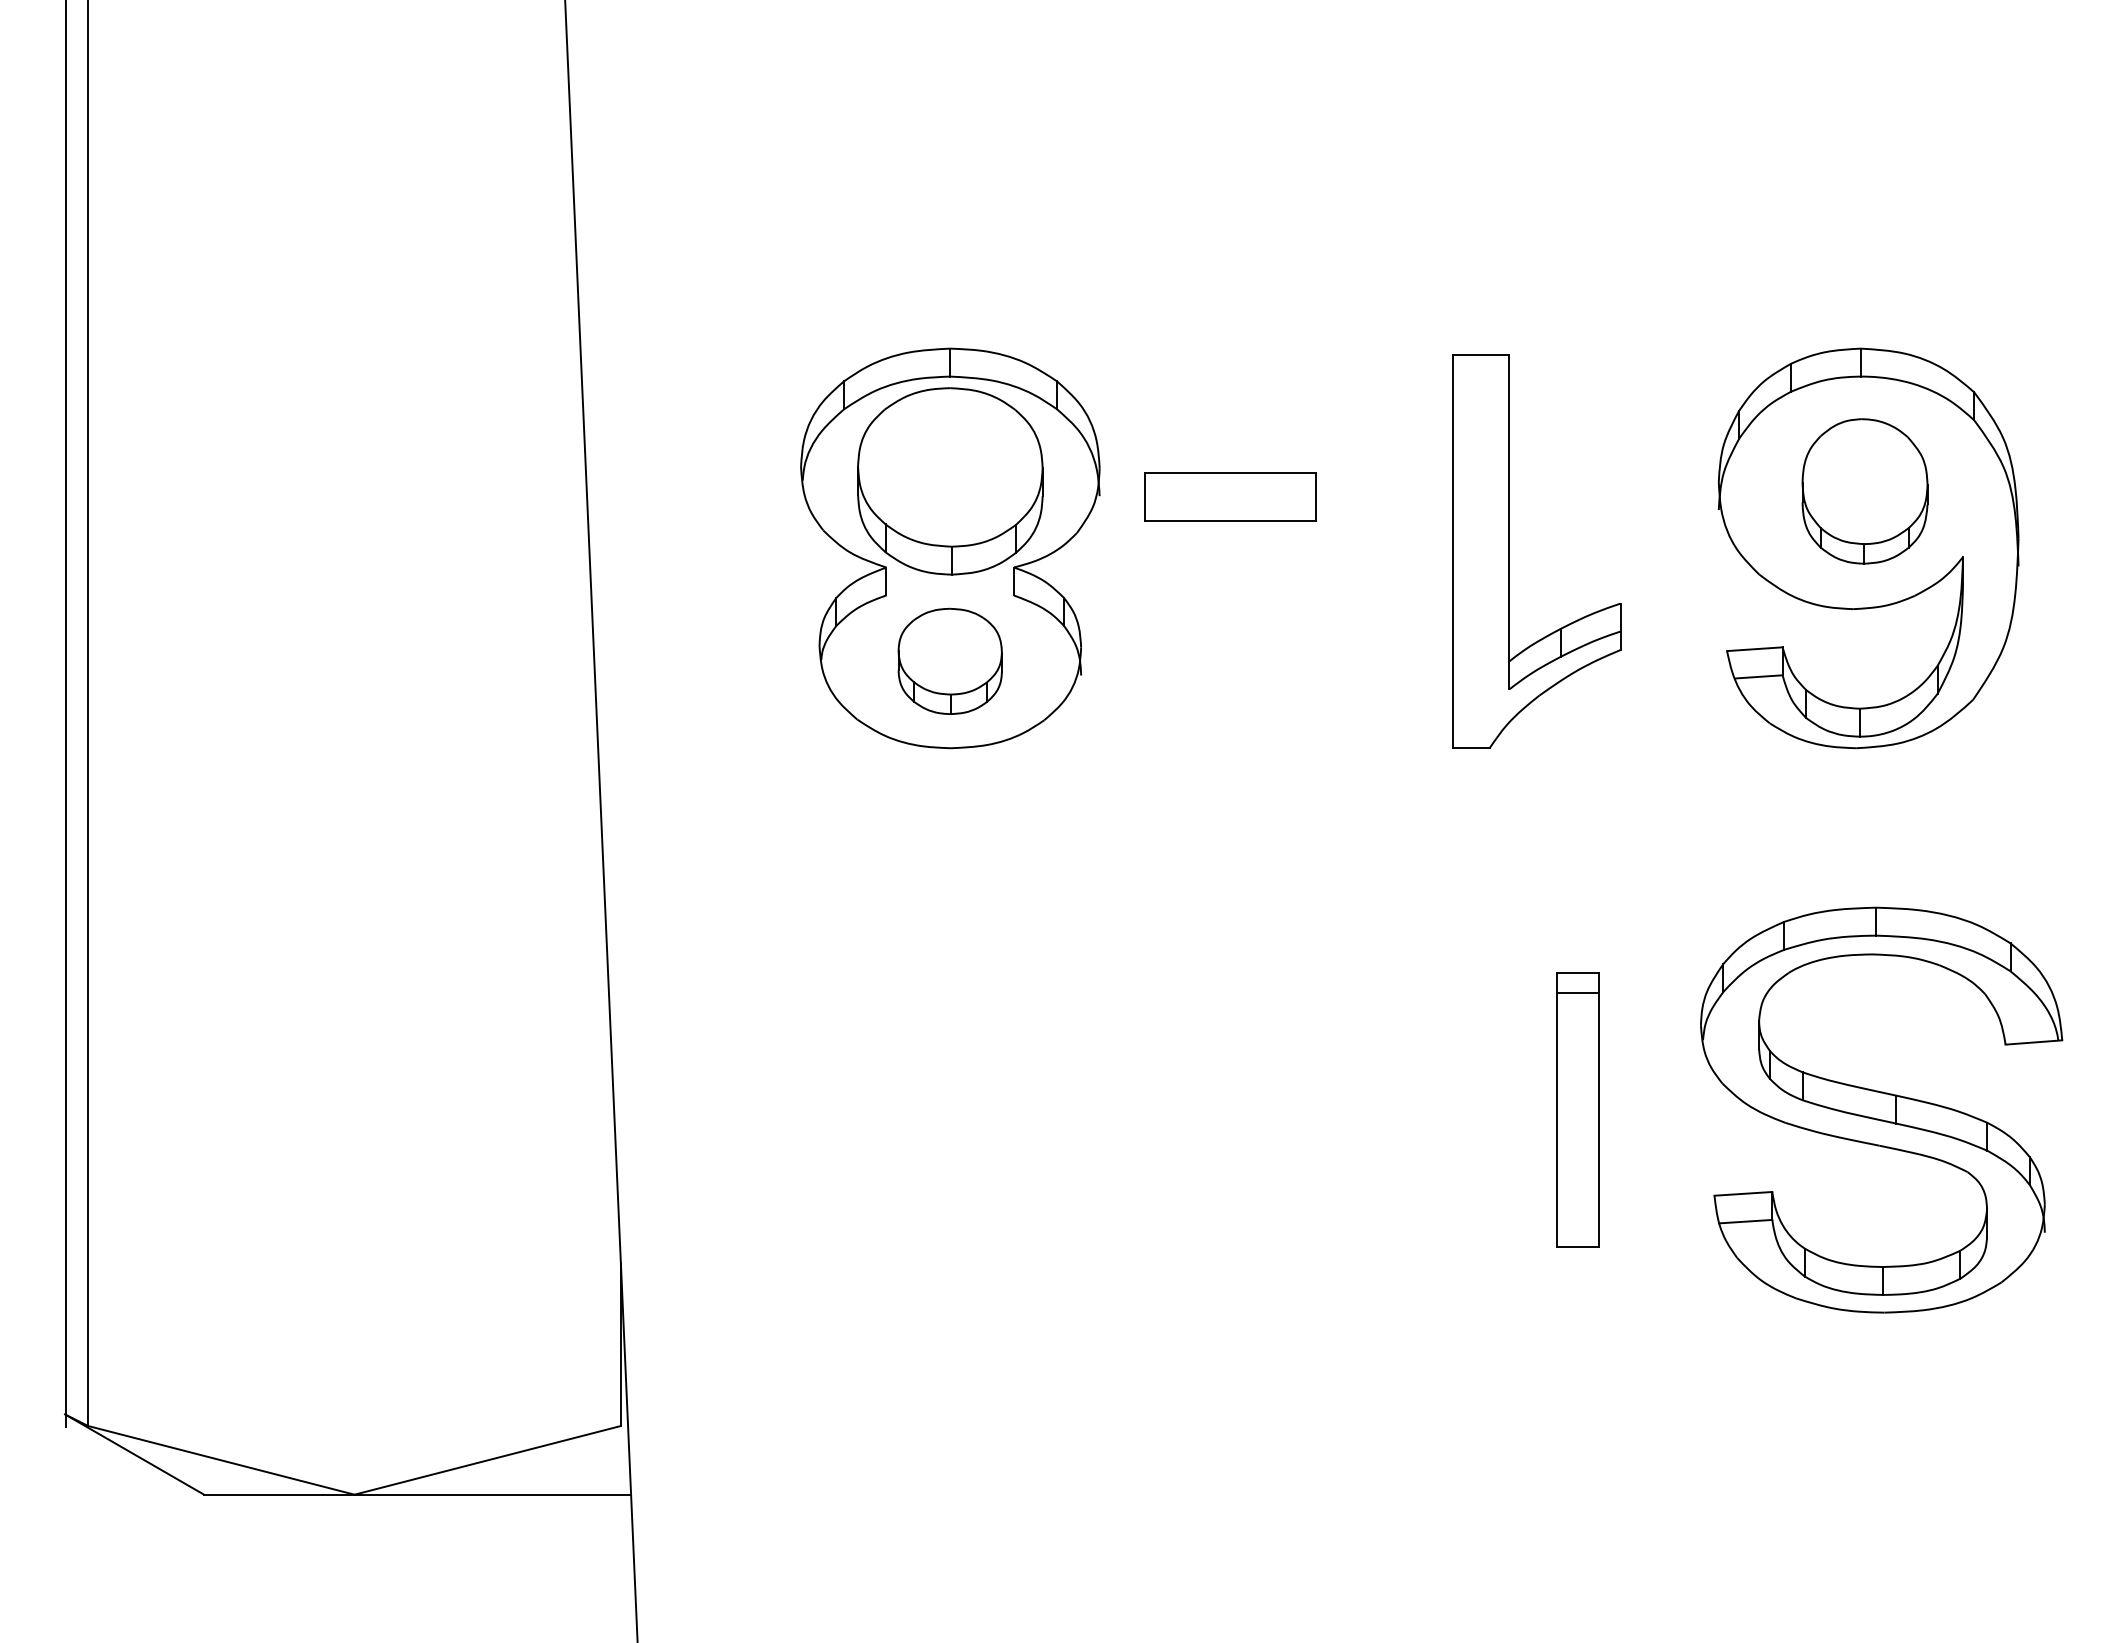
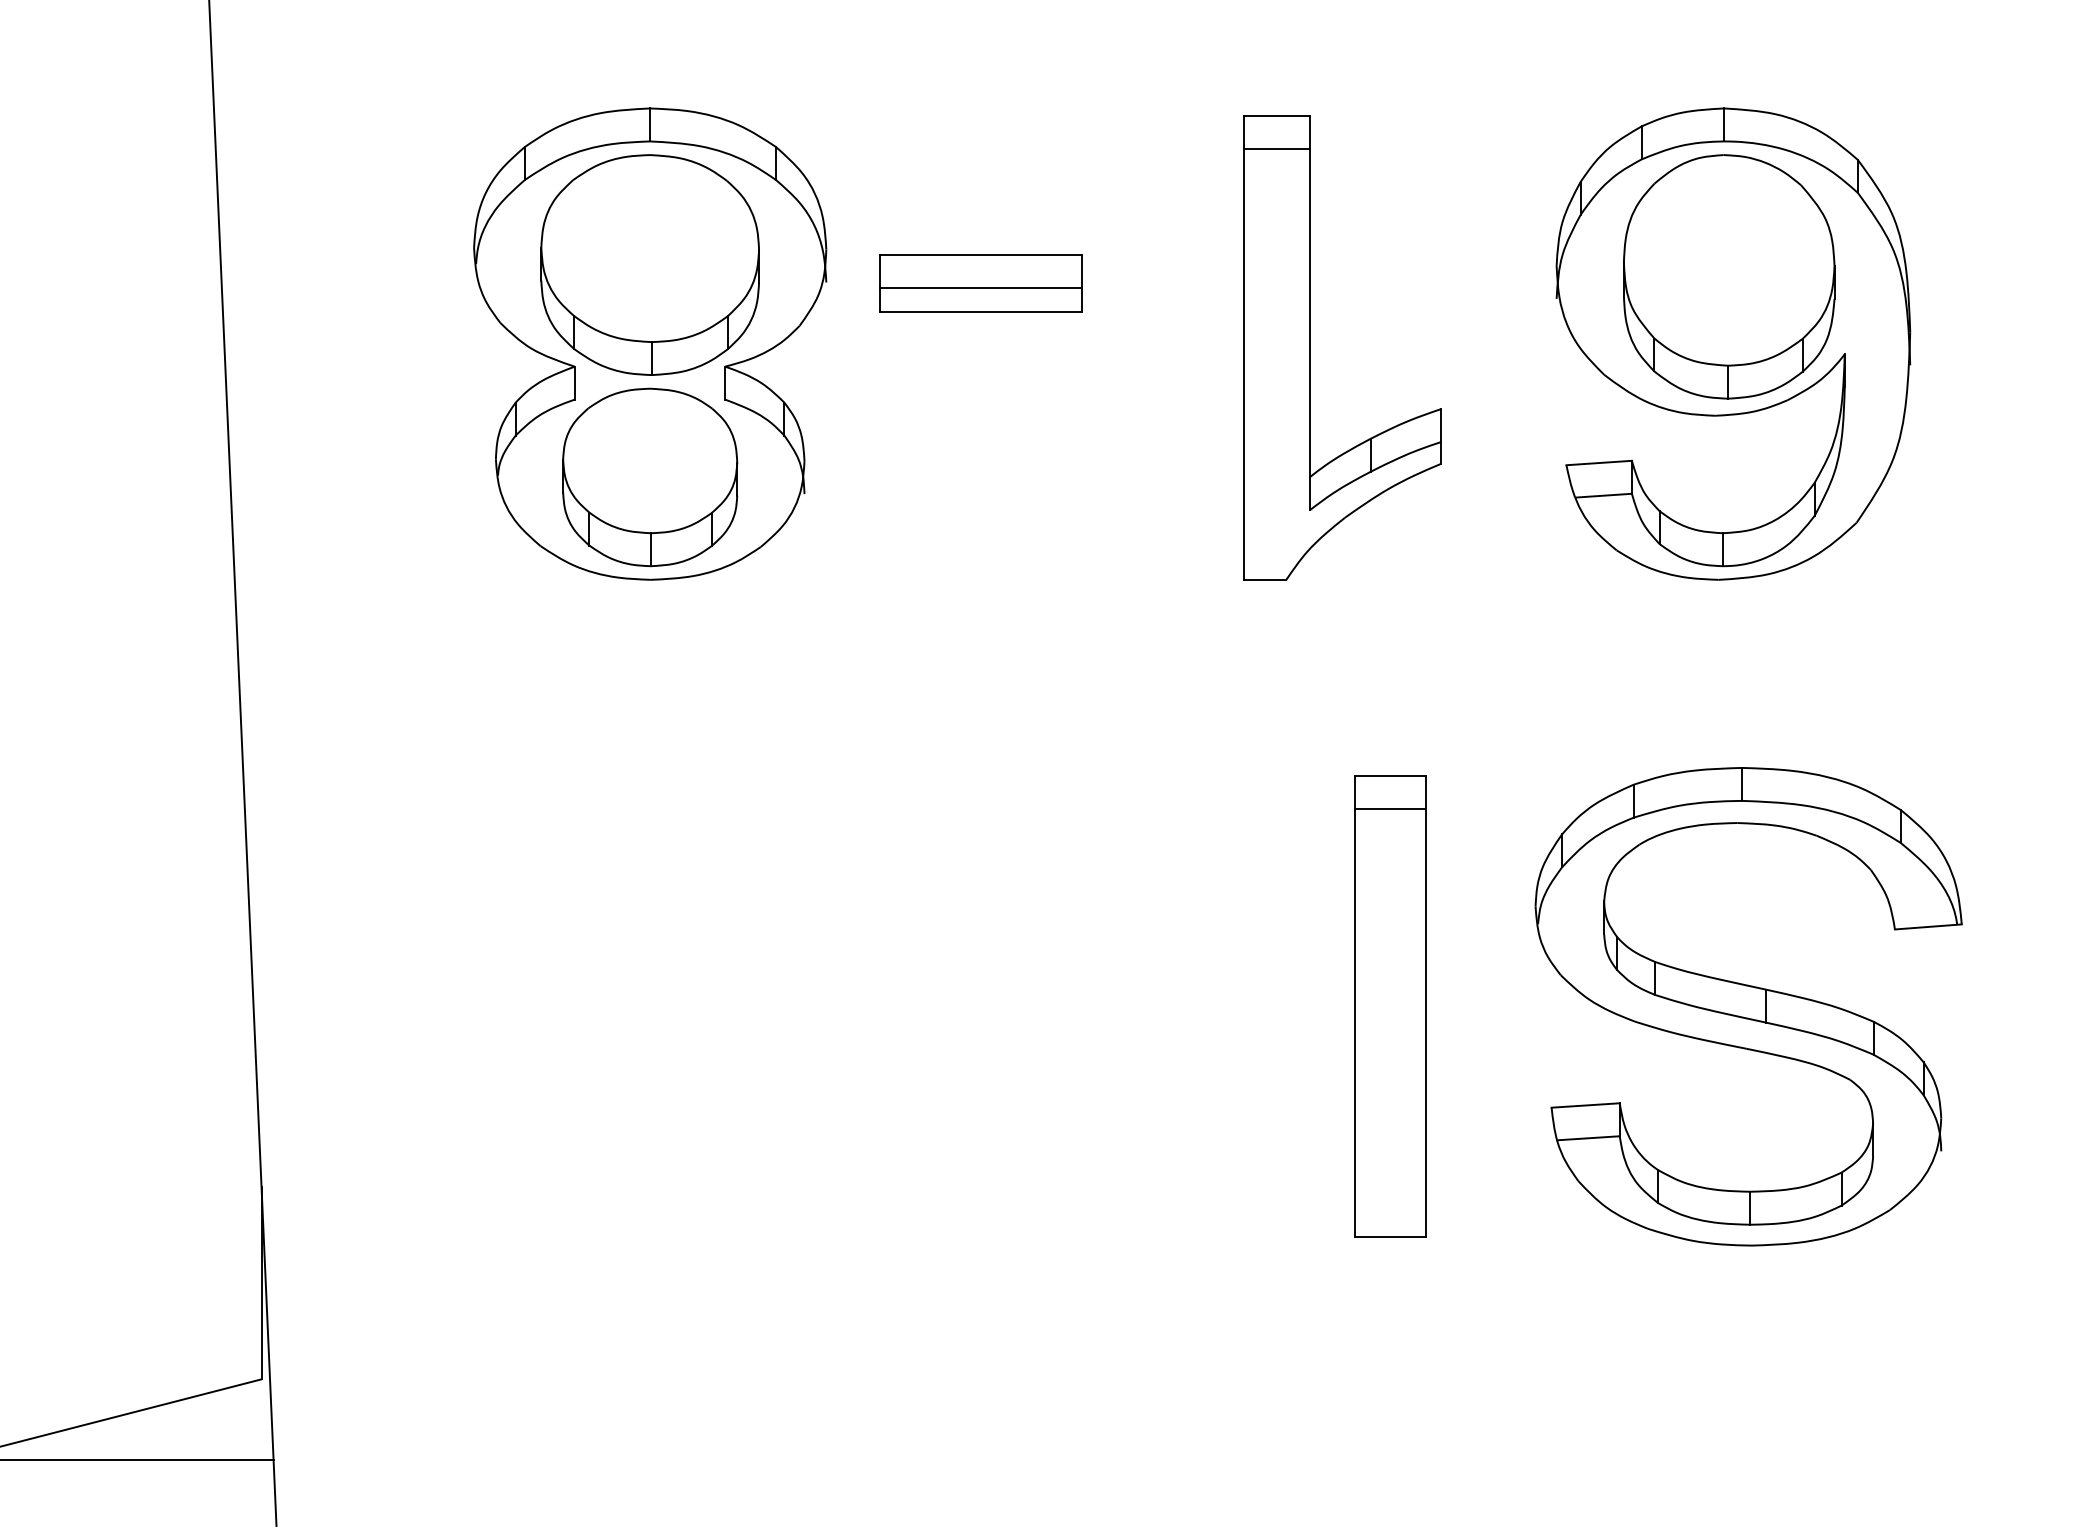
line: (1481, 383) -> (1276, 149), added
part: (1864, 491) -> (1728, 276), size x1.43
line: (1229, 500) -> (979, 287), added
part: (949, 661) -> (649, 477), size x1.43
part: (1577, 1109) -> (1389, 1005), size x1.43

